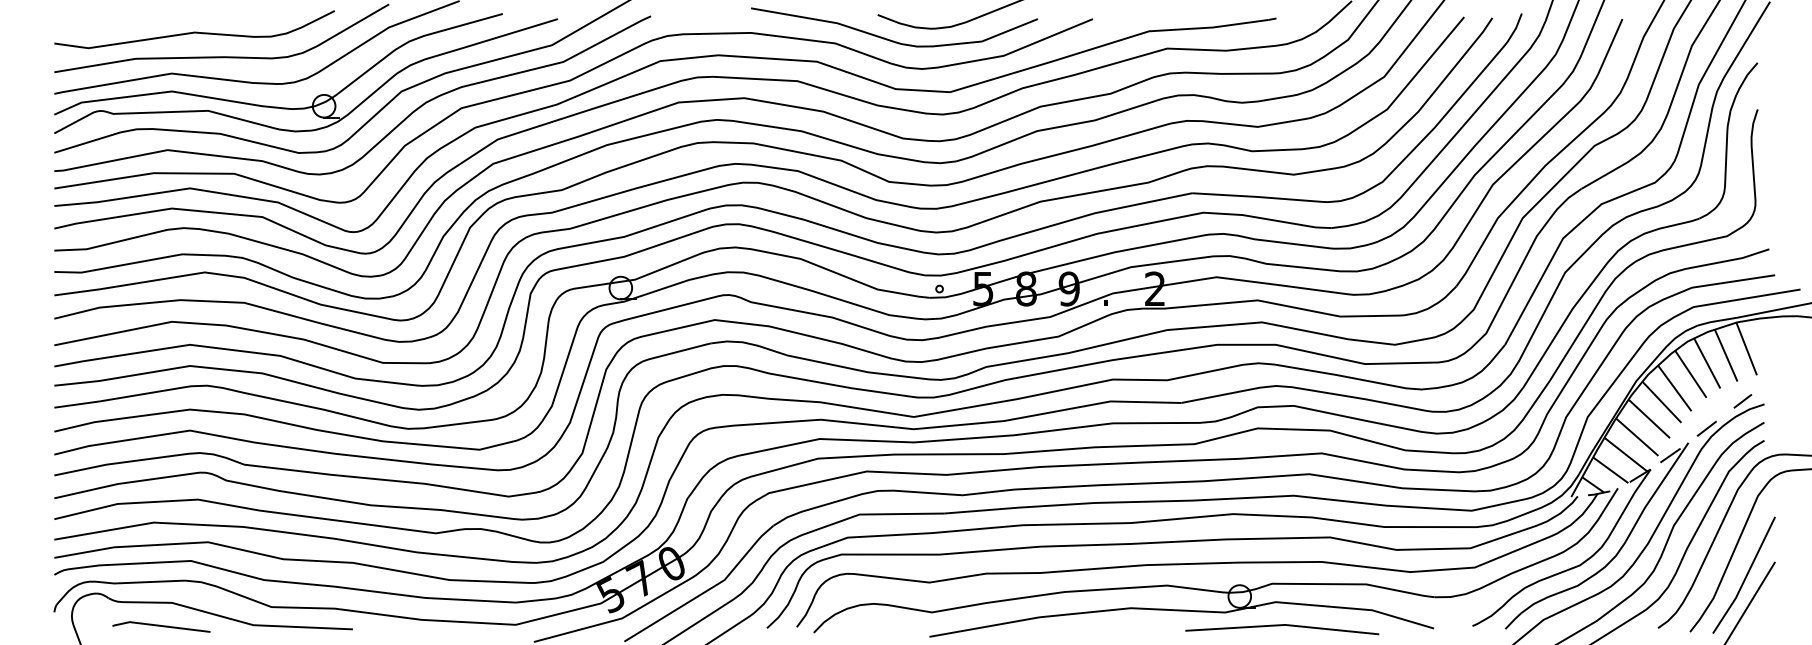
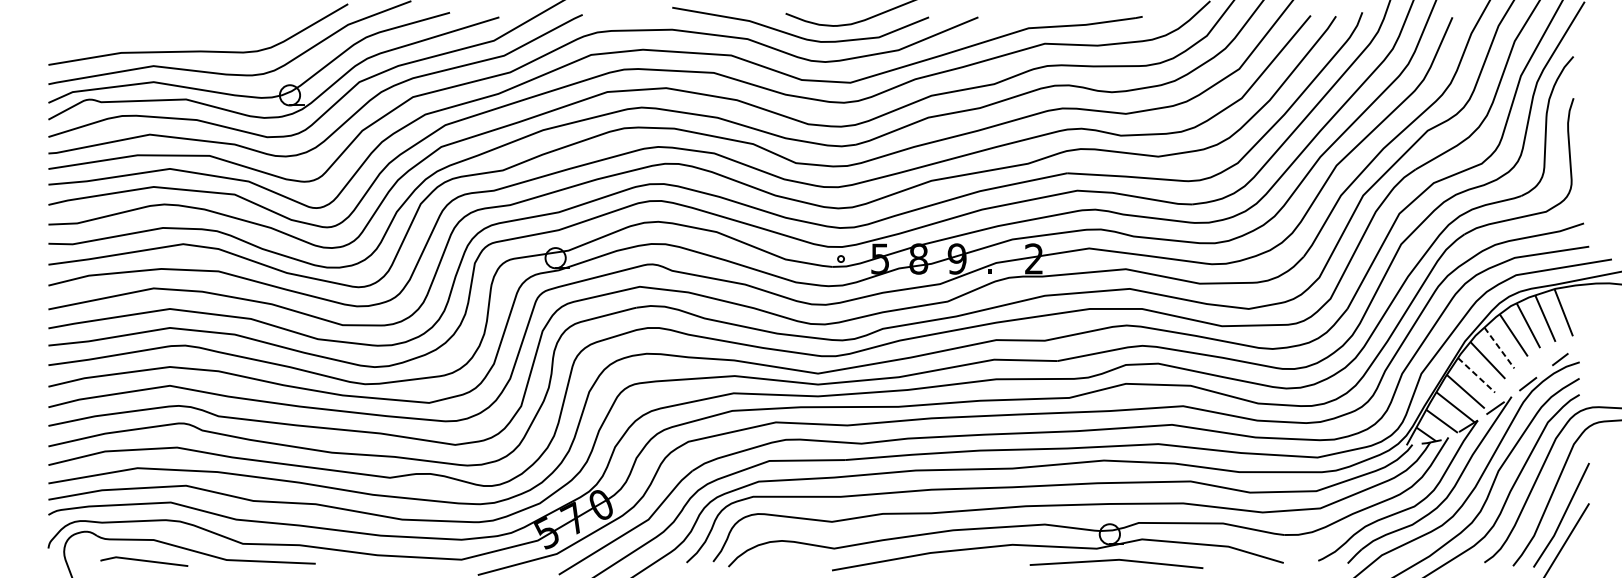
curve: (194, 31) -> (173, 28), removed
line: (1675, 388) -> (1500, 348), solid -> dashed
line: (1649, 419) -> (1476, 375), solid -> dashed
line: (1280, 626) -> (1114, 561), moved

